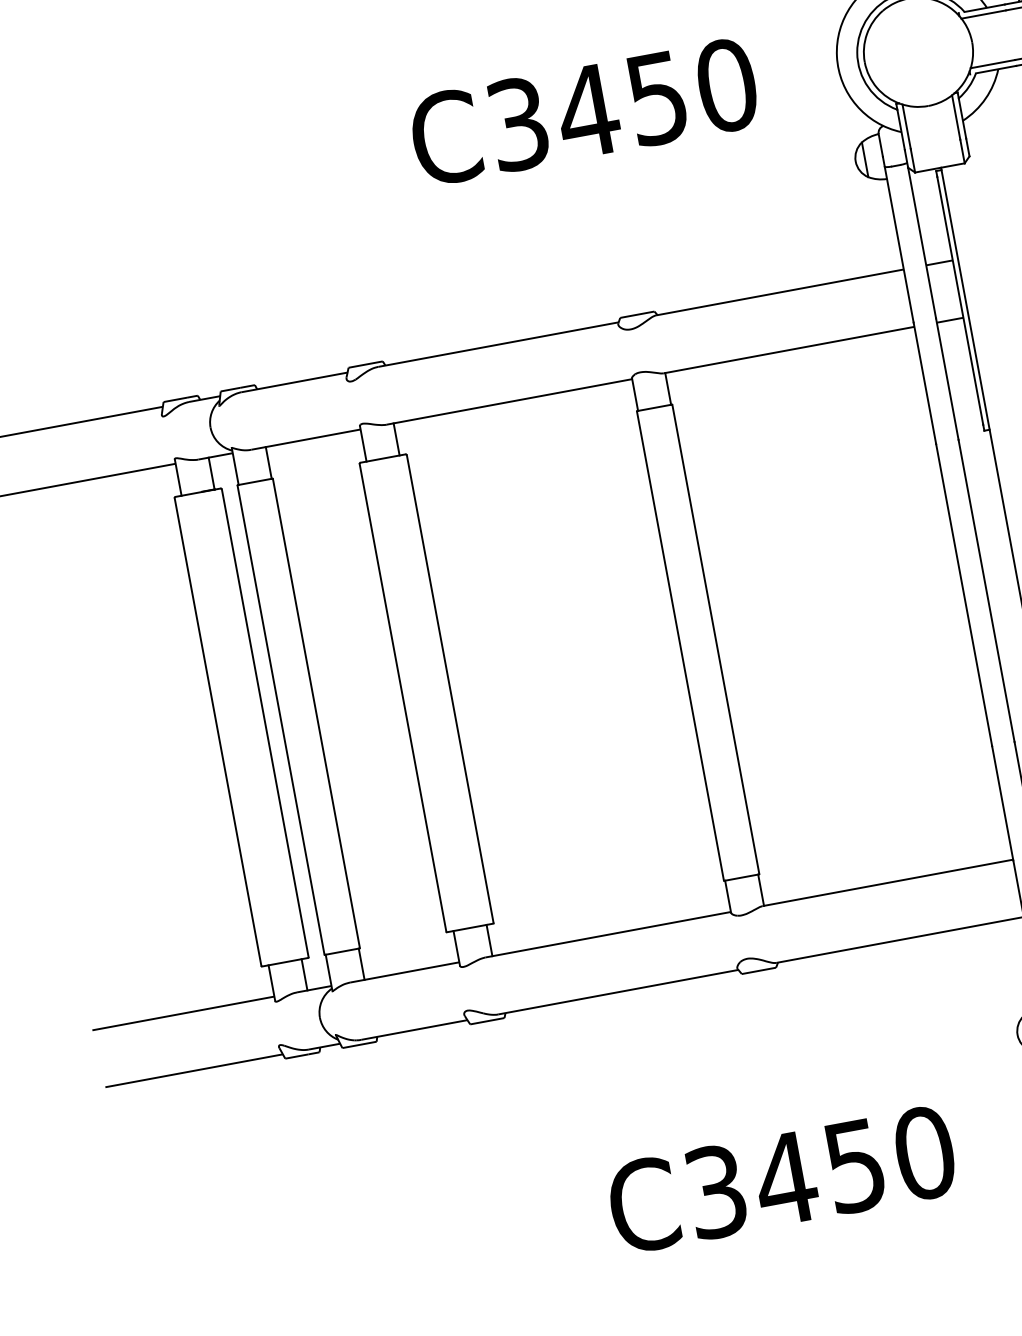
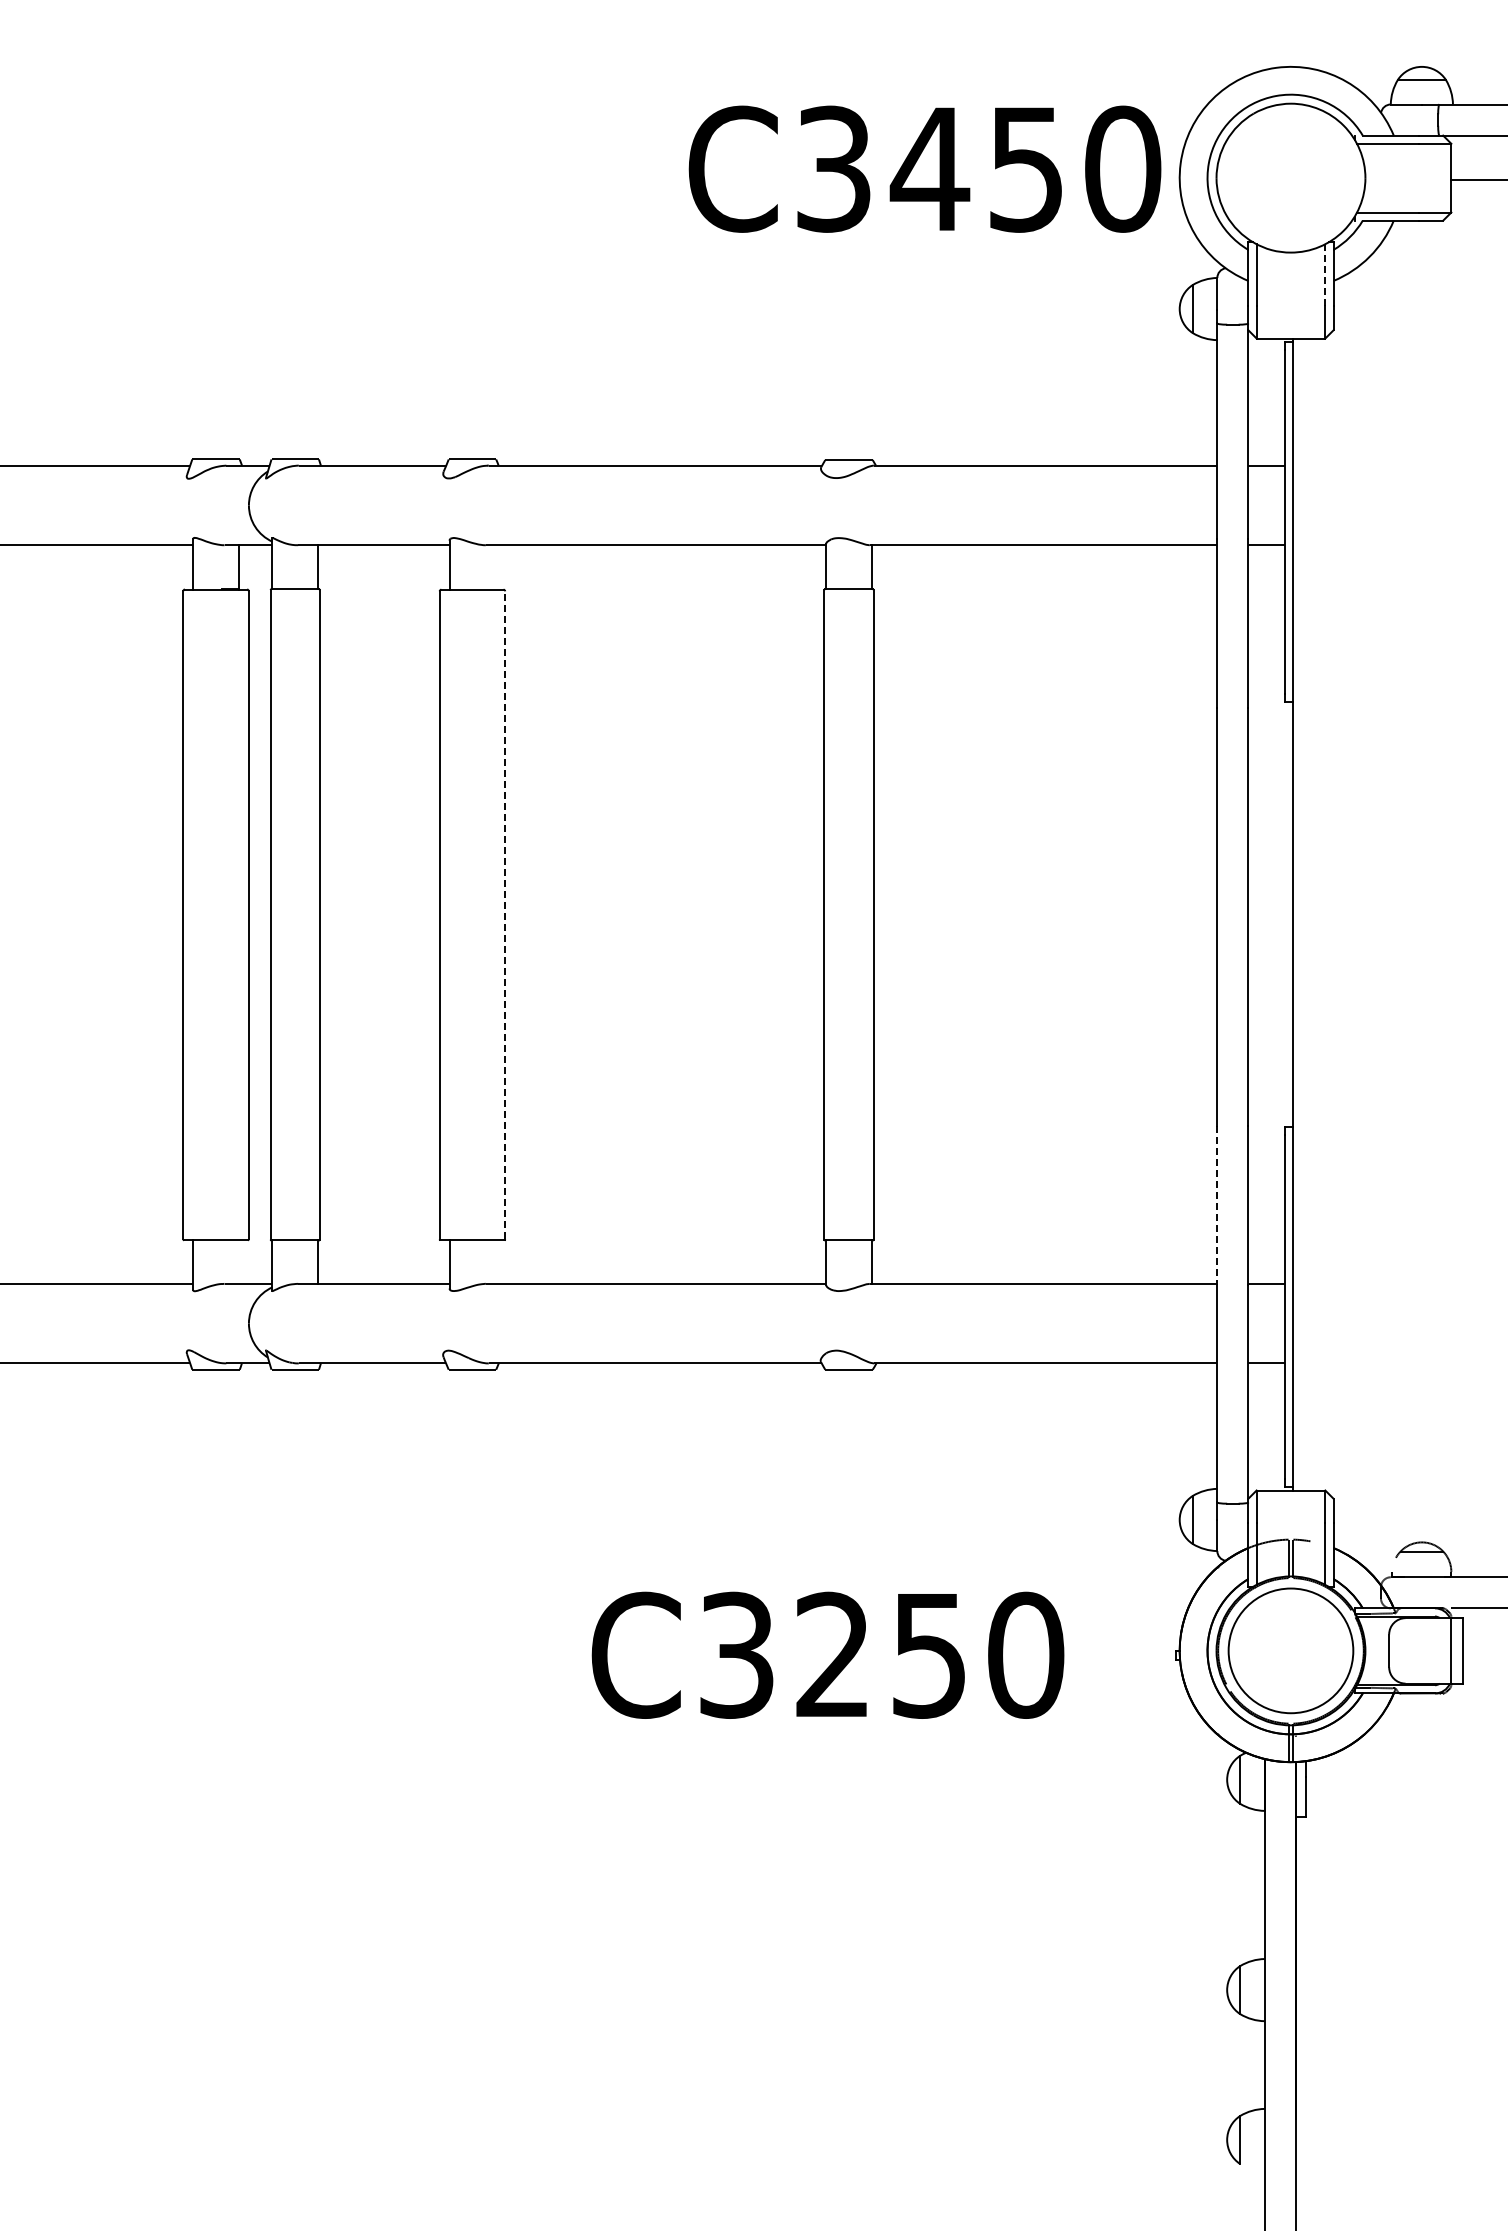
text: (583, 111) -> (924, 168), moved
line: (956, 117) -> (1325, 275), solid -> dashed
line: (396, 439) -> (495, 567), removed
line: (450, 688) -> (505, 914), solid -> dashed
line: (1002, 803) -> (1217, 1206), solid -> dashed
line: (489, 940) -> (495, 1261), removed
line: (304, 974) -> (238, 1261), removed
text: (785, 1177) -> (832, 1653), C3450 -> C3250

